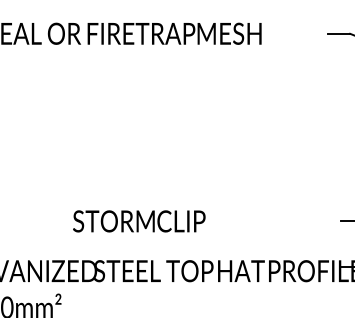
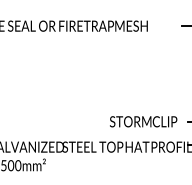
text: (139, 220) -> (143, 121), moved

